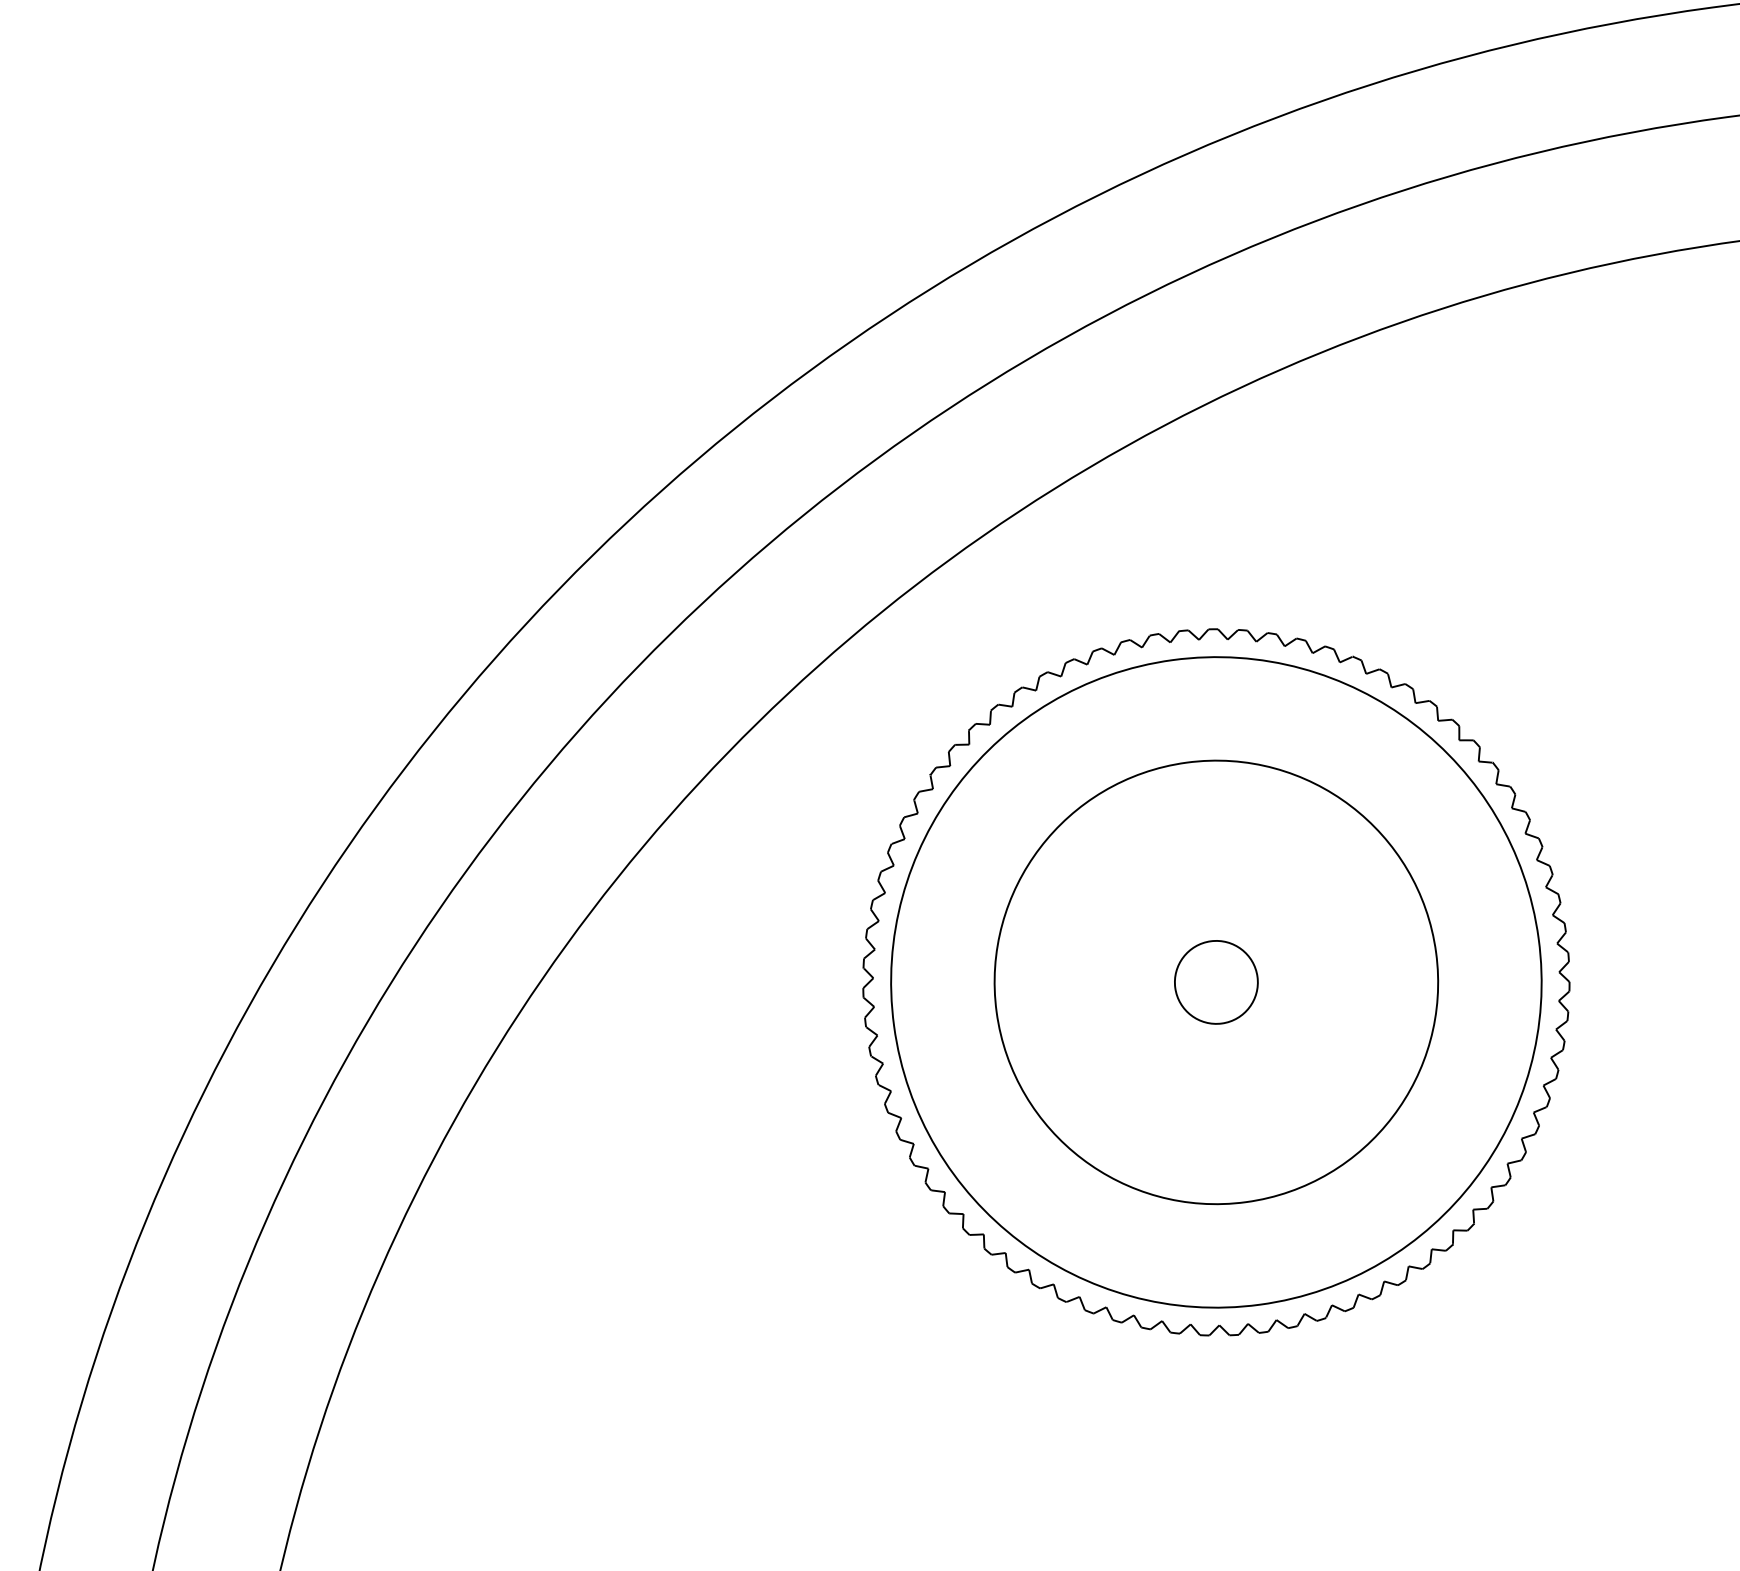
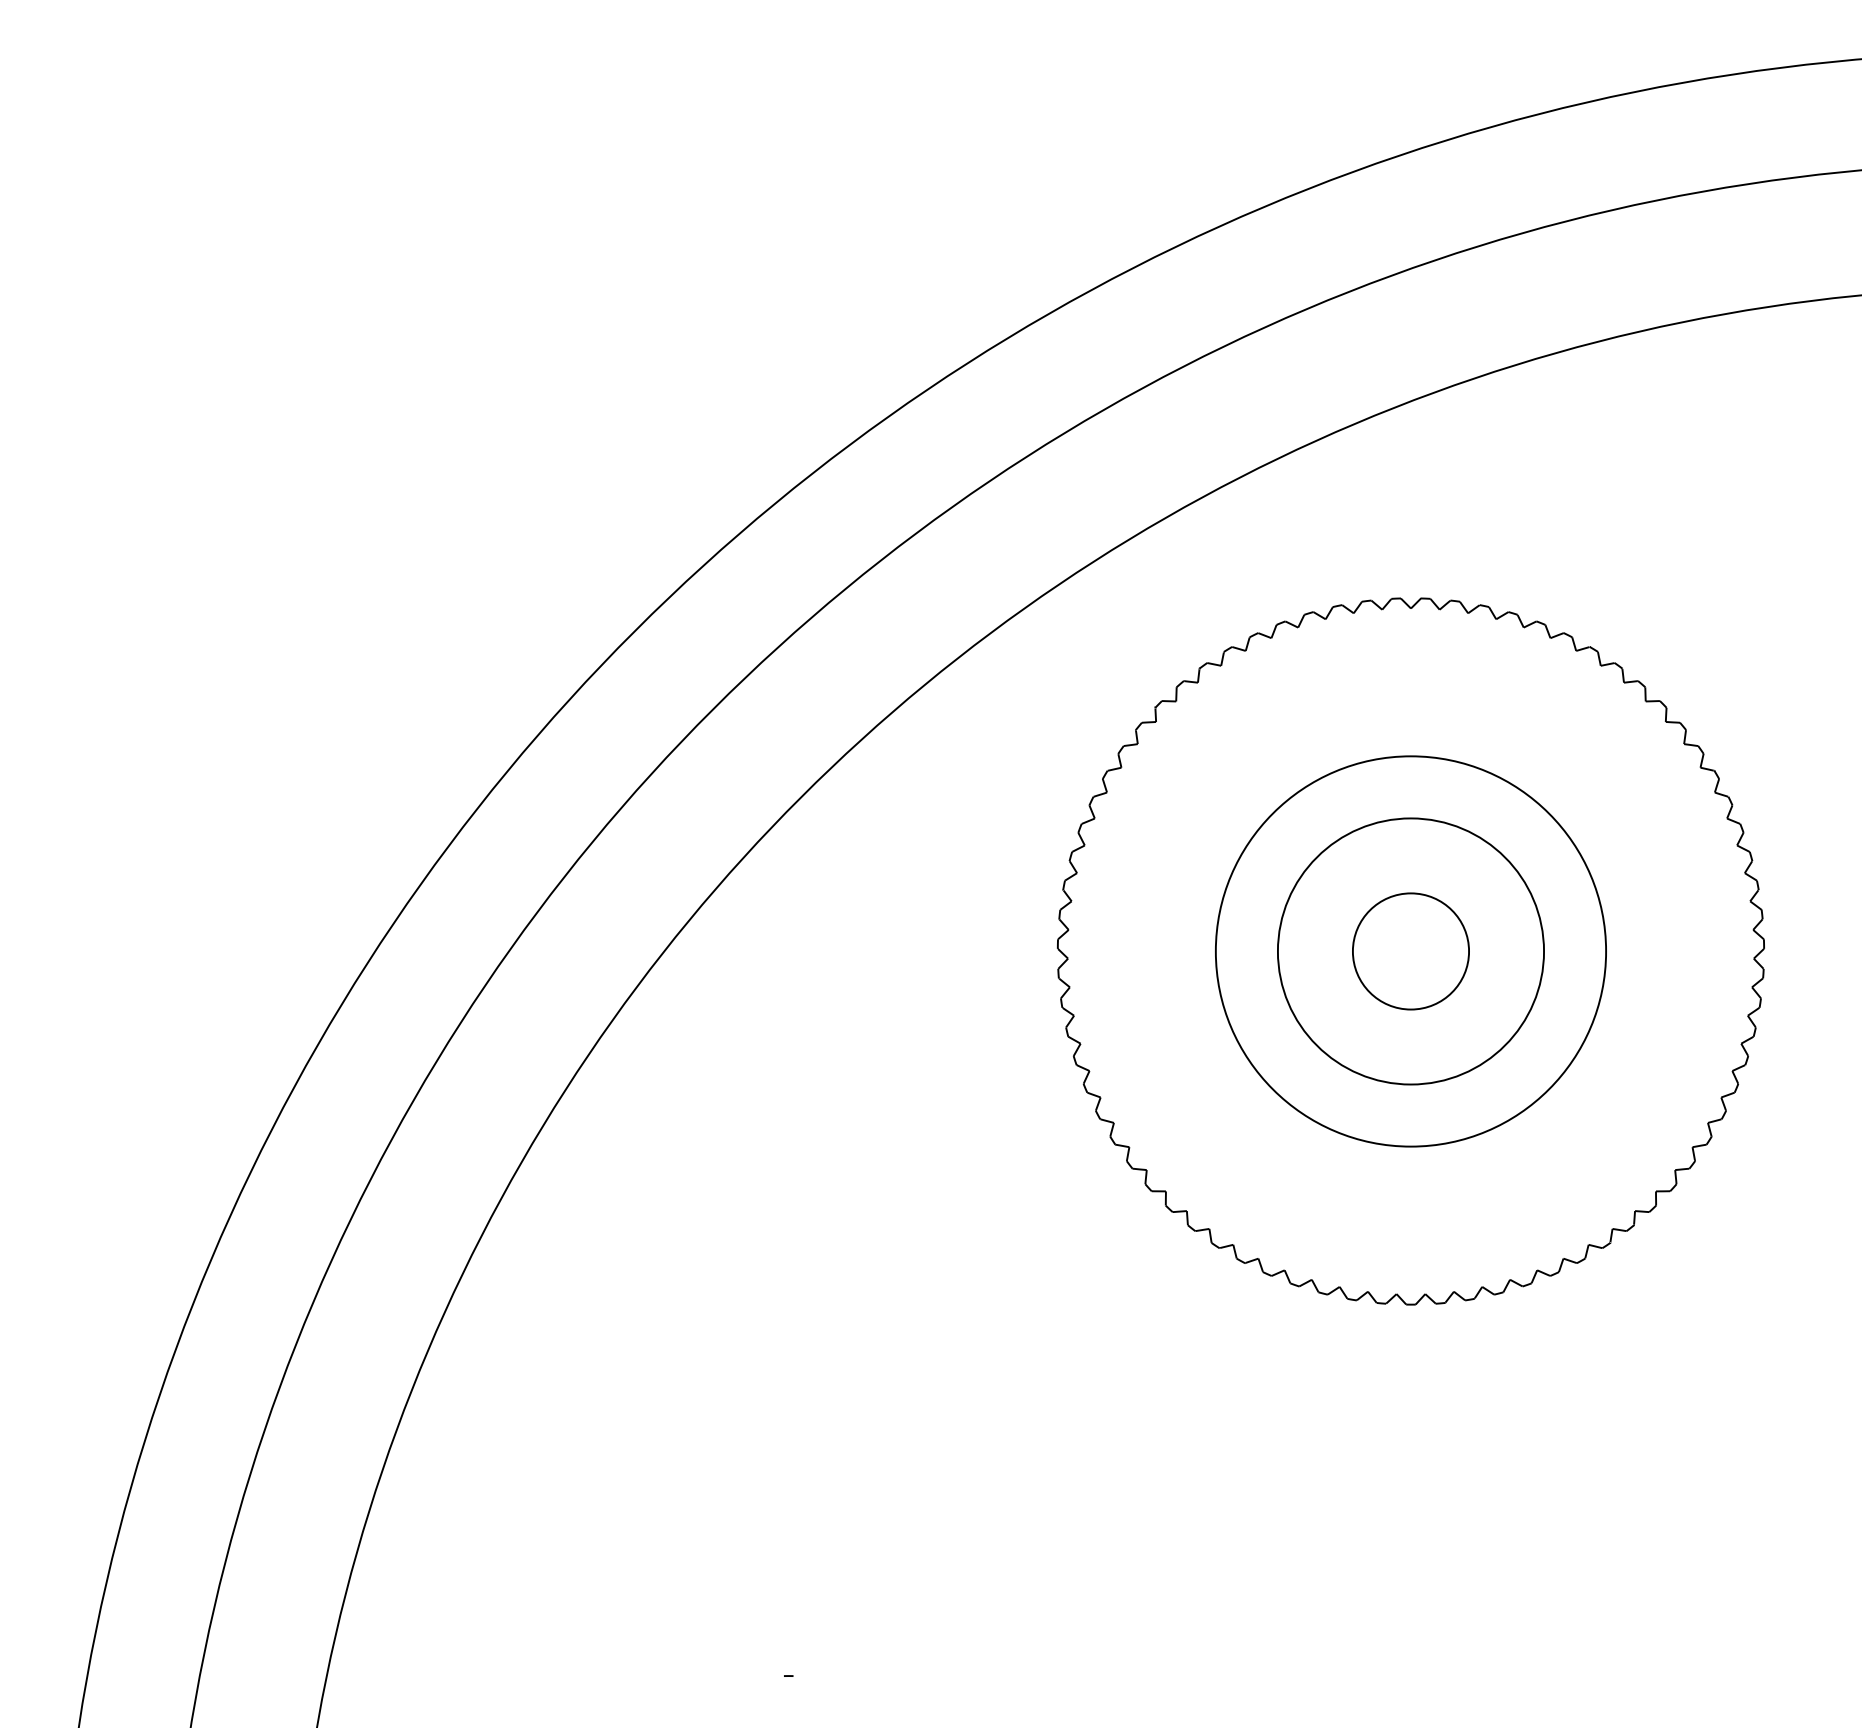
circle: (1215, 981) -> (1410, 950), size x1.4
circle: (1215, 982) -> (1410, 951), size x0.6
circle: (1215, 982) -> (1410, 951), size x0.6

